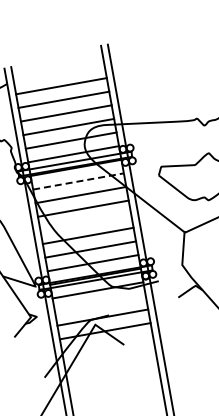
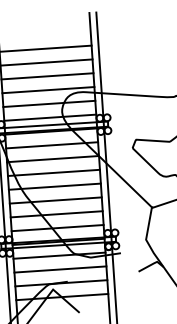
line: (79, 181) -> (53, 145), dashed -> solid
line: (85, 222) -> (54, 186), added
line: (100, 303) -> (60, 269), added

